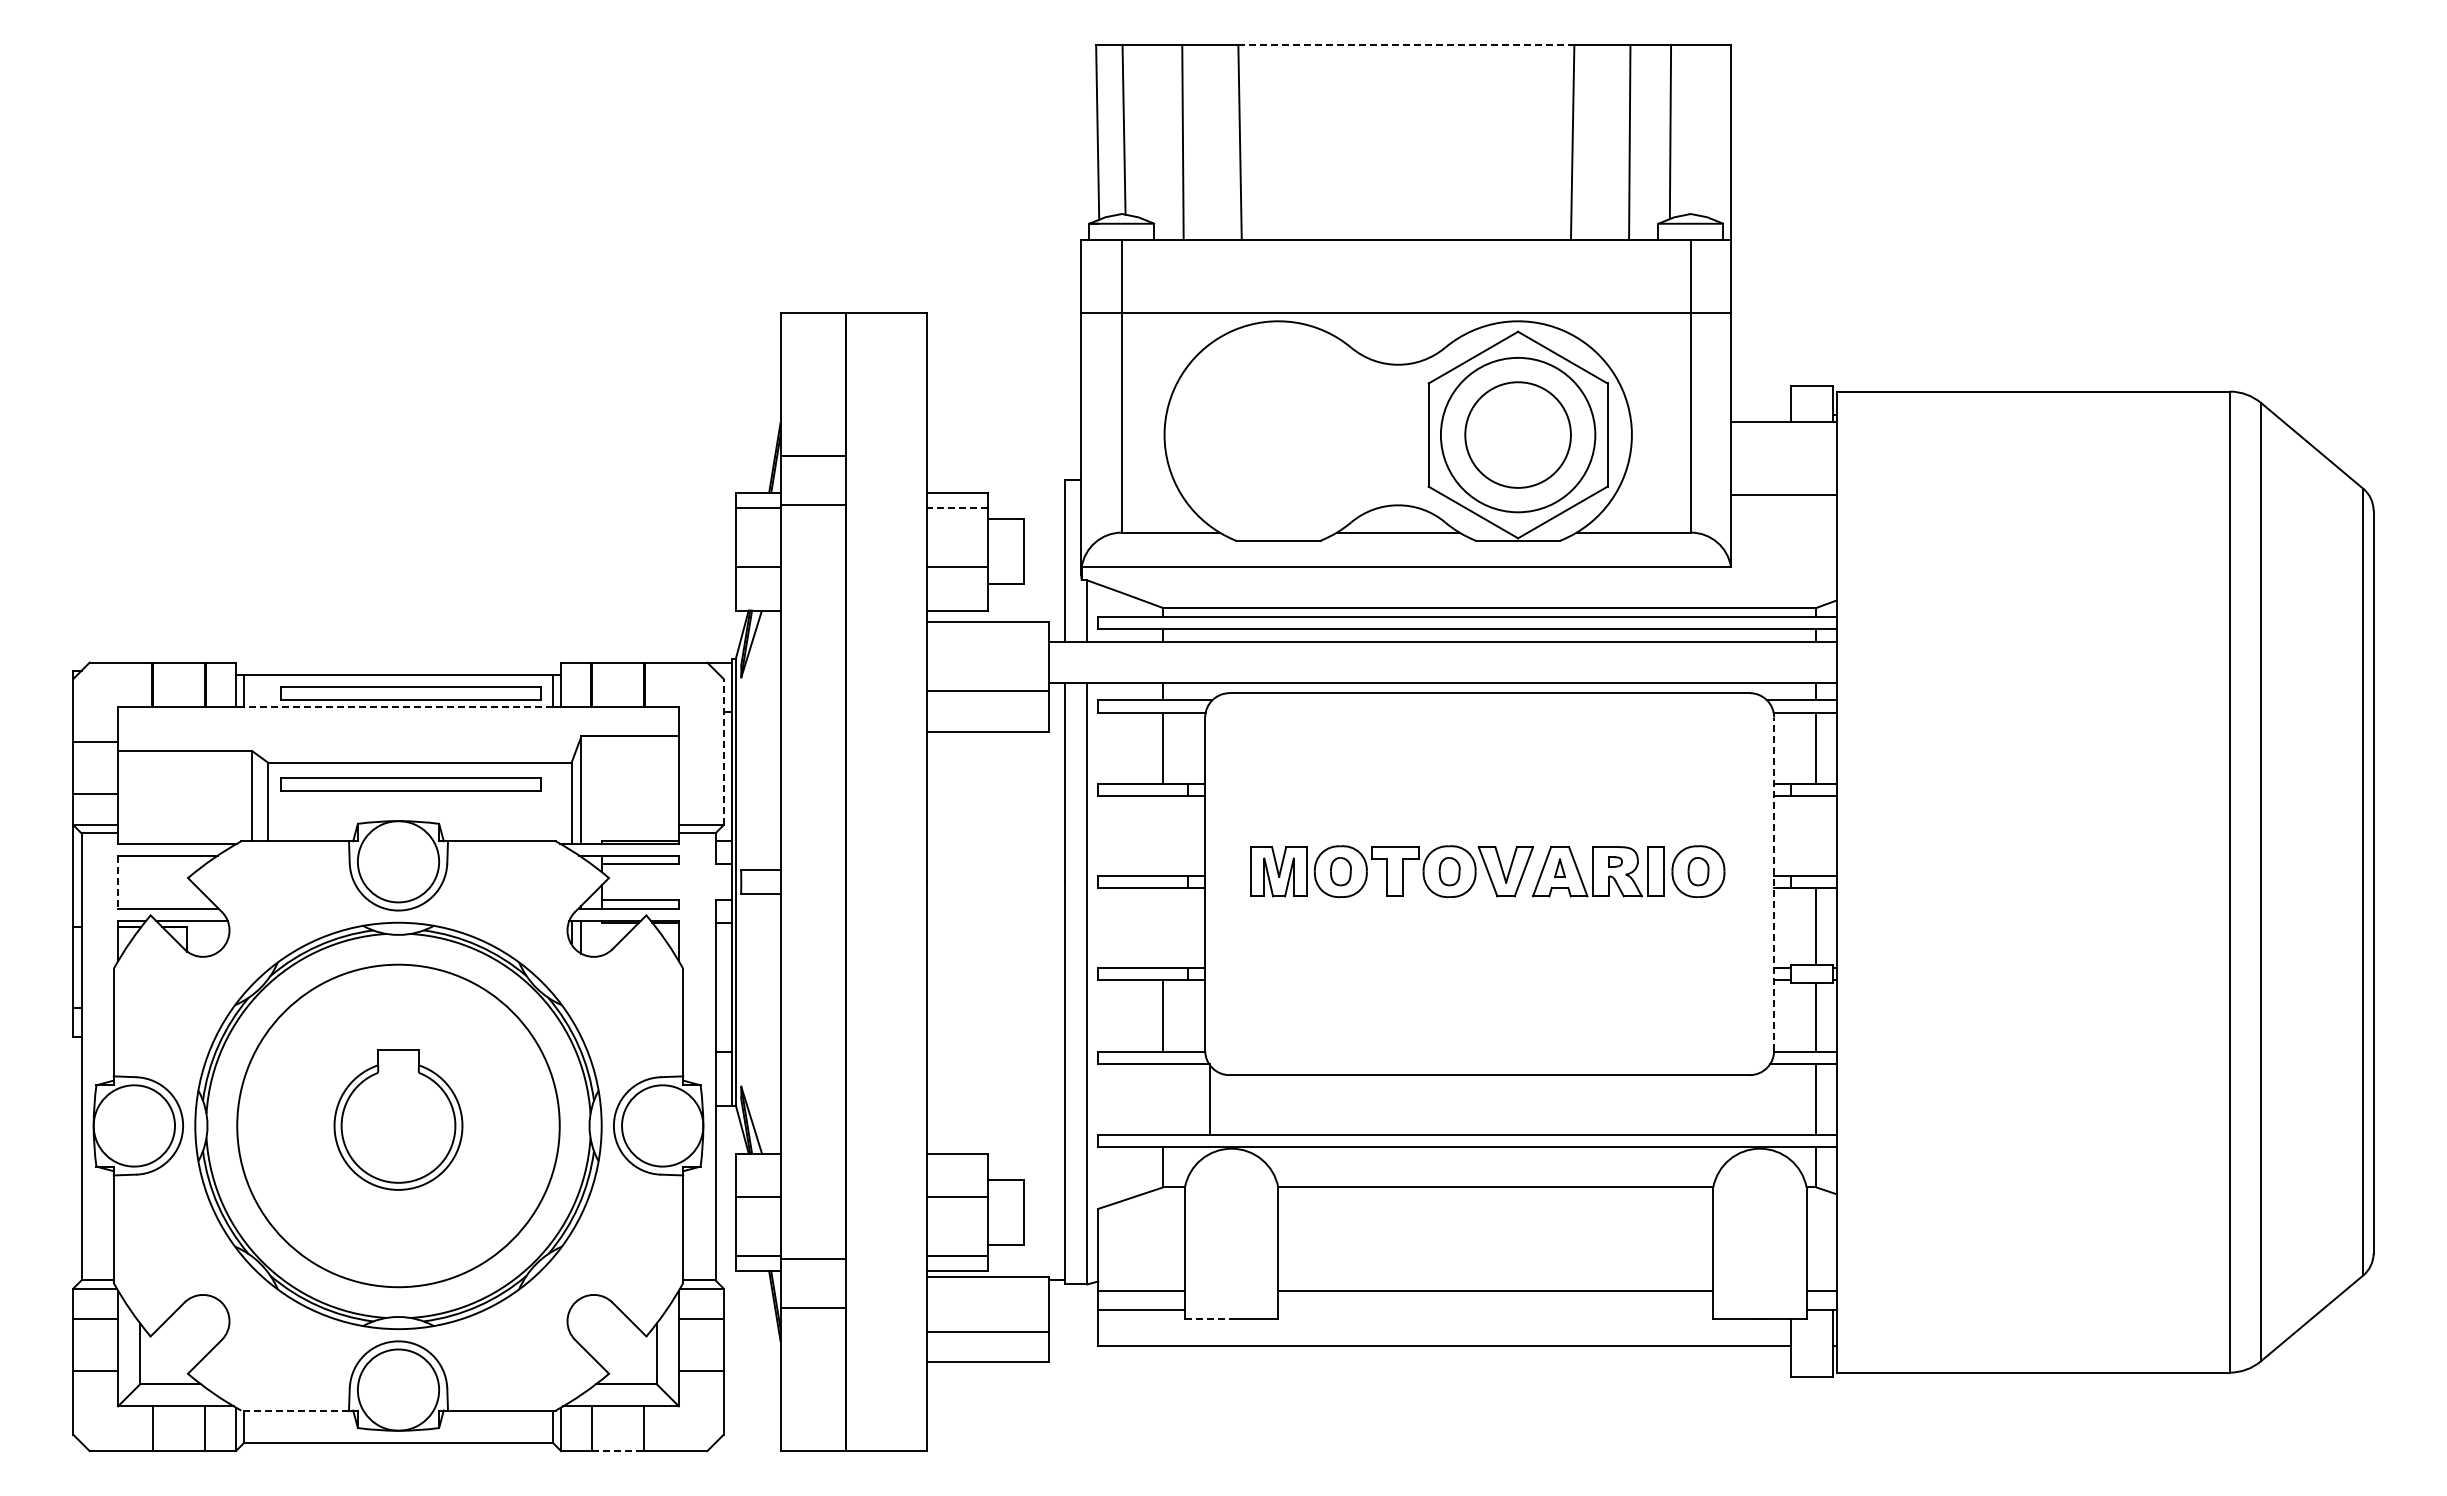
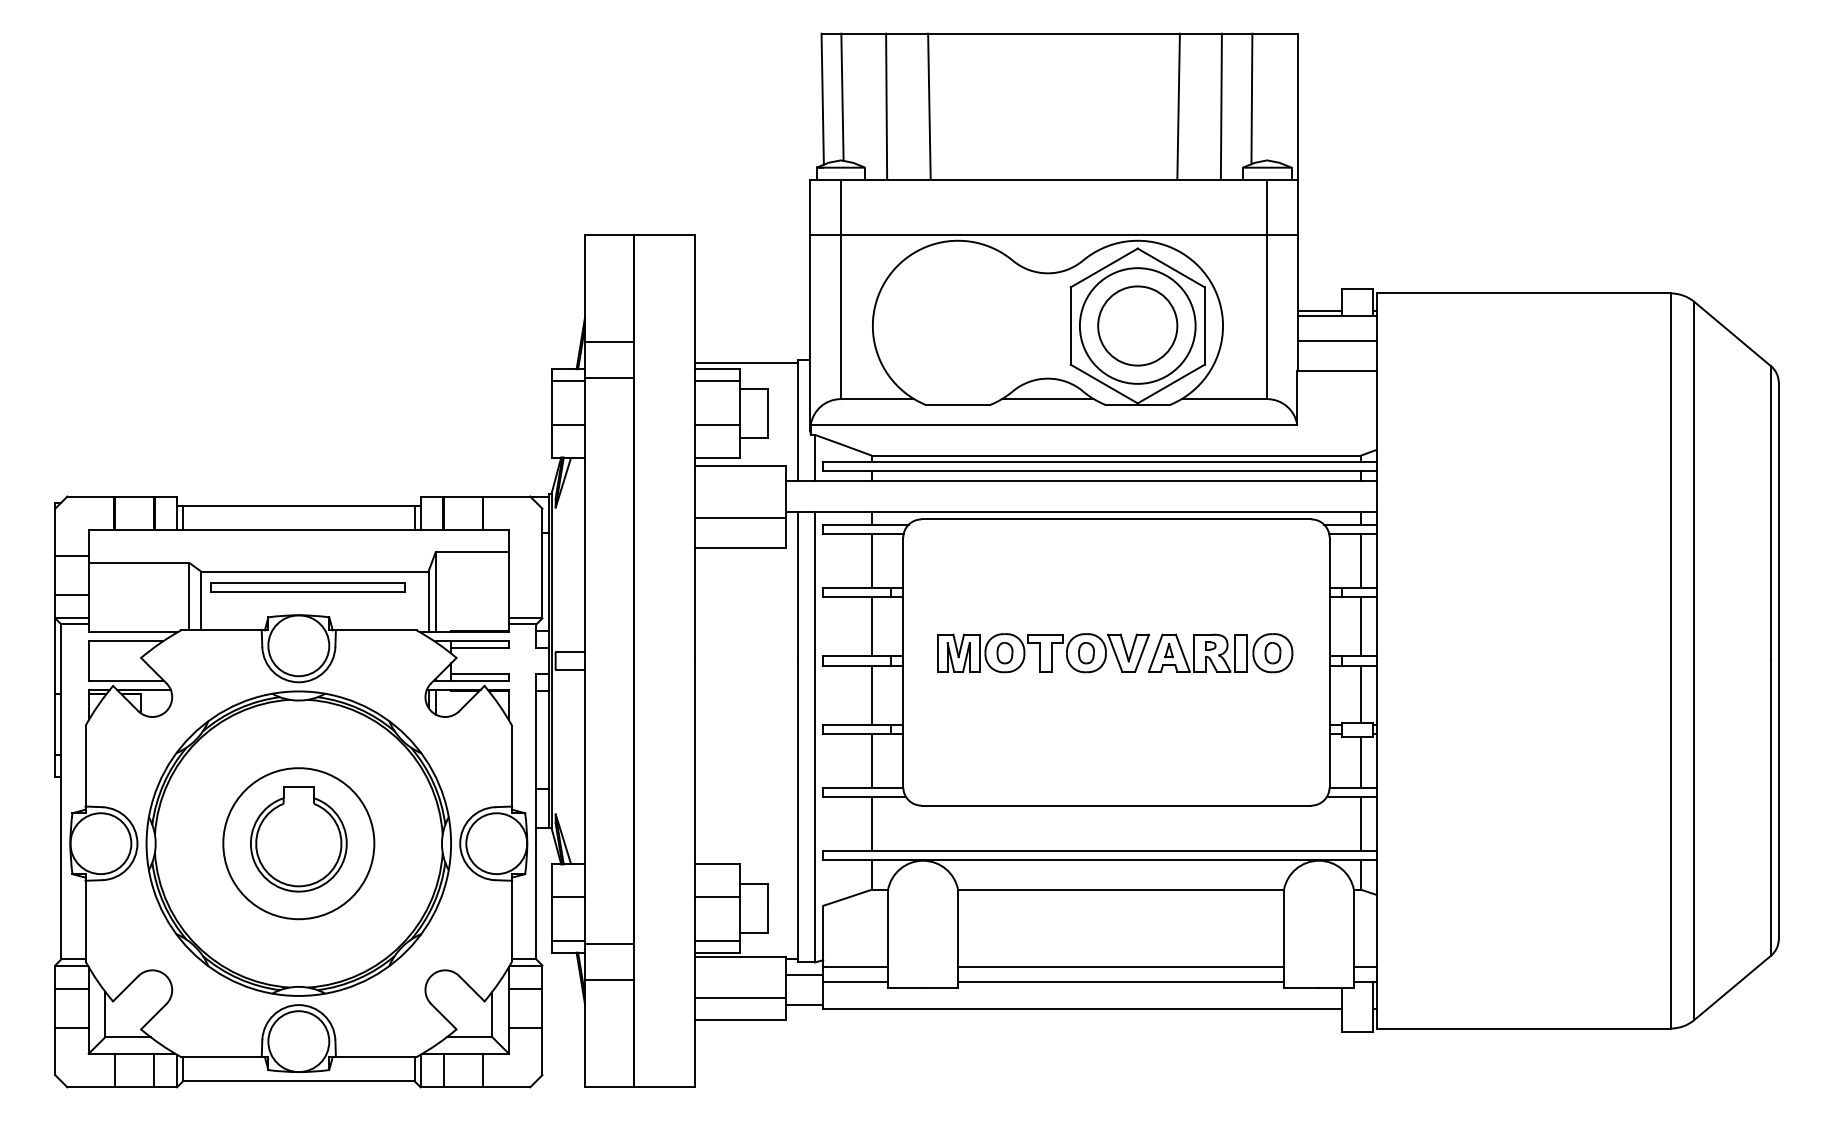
line: (1406, 44) -> (1054, 33), dashed -> solid
line: (1761, 414) -> (1320, 310), added
line: (1784, 454) -> (1337, 340), added
line: (995, 483) -> (746, 362), added
line: (956, 508) -> (716, 381), dashed -> solid
part: (410, 693) -> (307, 519), removed
line: (398, 707) -> (298, 530), dashed -> solid
line: (723, 751) -> (542, 563), dashed -> solid
line: (1163, 836) -> (872, 626), added
line: (1816, 836) -> (1361, 626), added
line: (118, 882) -> (89, 661), dashed -> solid
line: (1774, 884) -> (1329, 662), dashed -> solid
line: (1163, 927) -> (872, 694), added
line: (1210, 1099) -> (872, 823), moved
circle: (398, 1125) -> (298, 843), size x0.62
line: (1073, 1300) -> (804, 974), added
line: (1495, 1310) -> (1120, 981), added
line: (1208, 1318) -> (905, 987), dashed -> solid
line: (1073, 1341) -> (804, 1005), added
line: (295, 1410) -> (221, 1056), dashed -> solid
line: (618, 1451) -> (463, 1087), dashed -> solid

